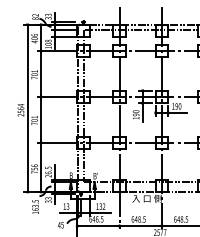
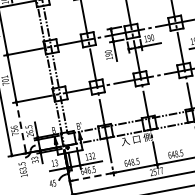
line: (41, 167) -> (21, 127), solid -> dashed
line: (98, 226) -> (91, 177), solid -> dashed

